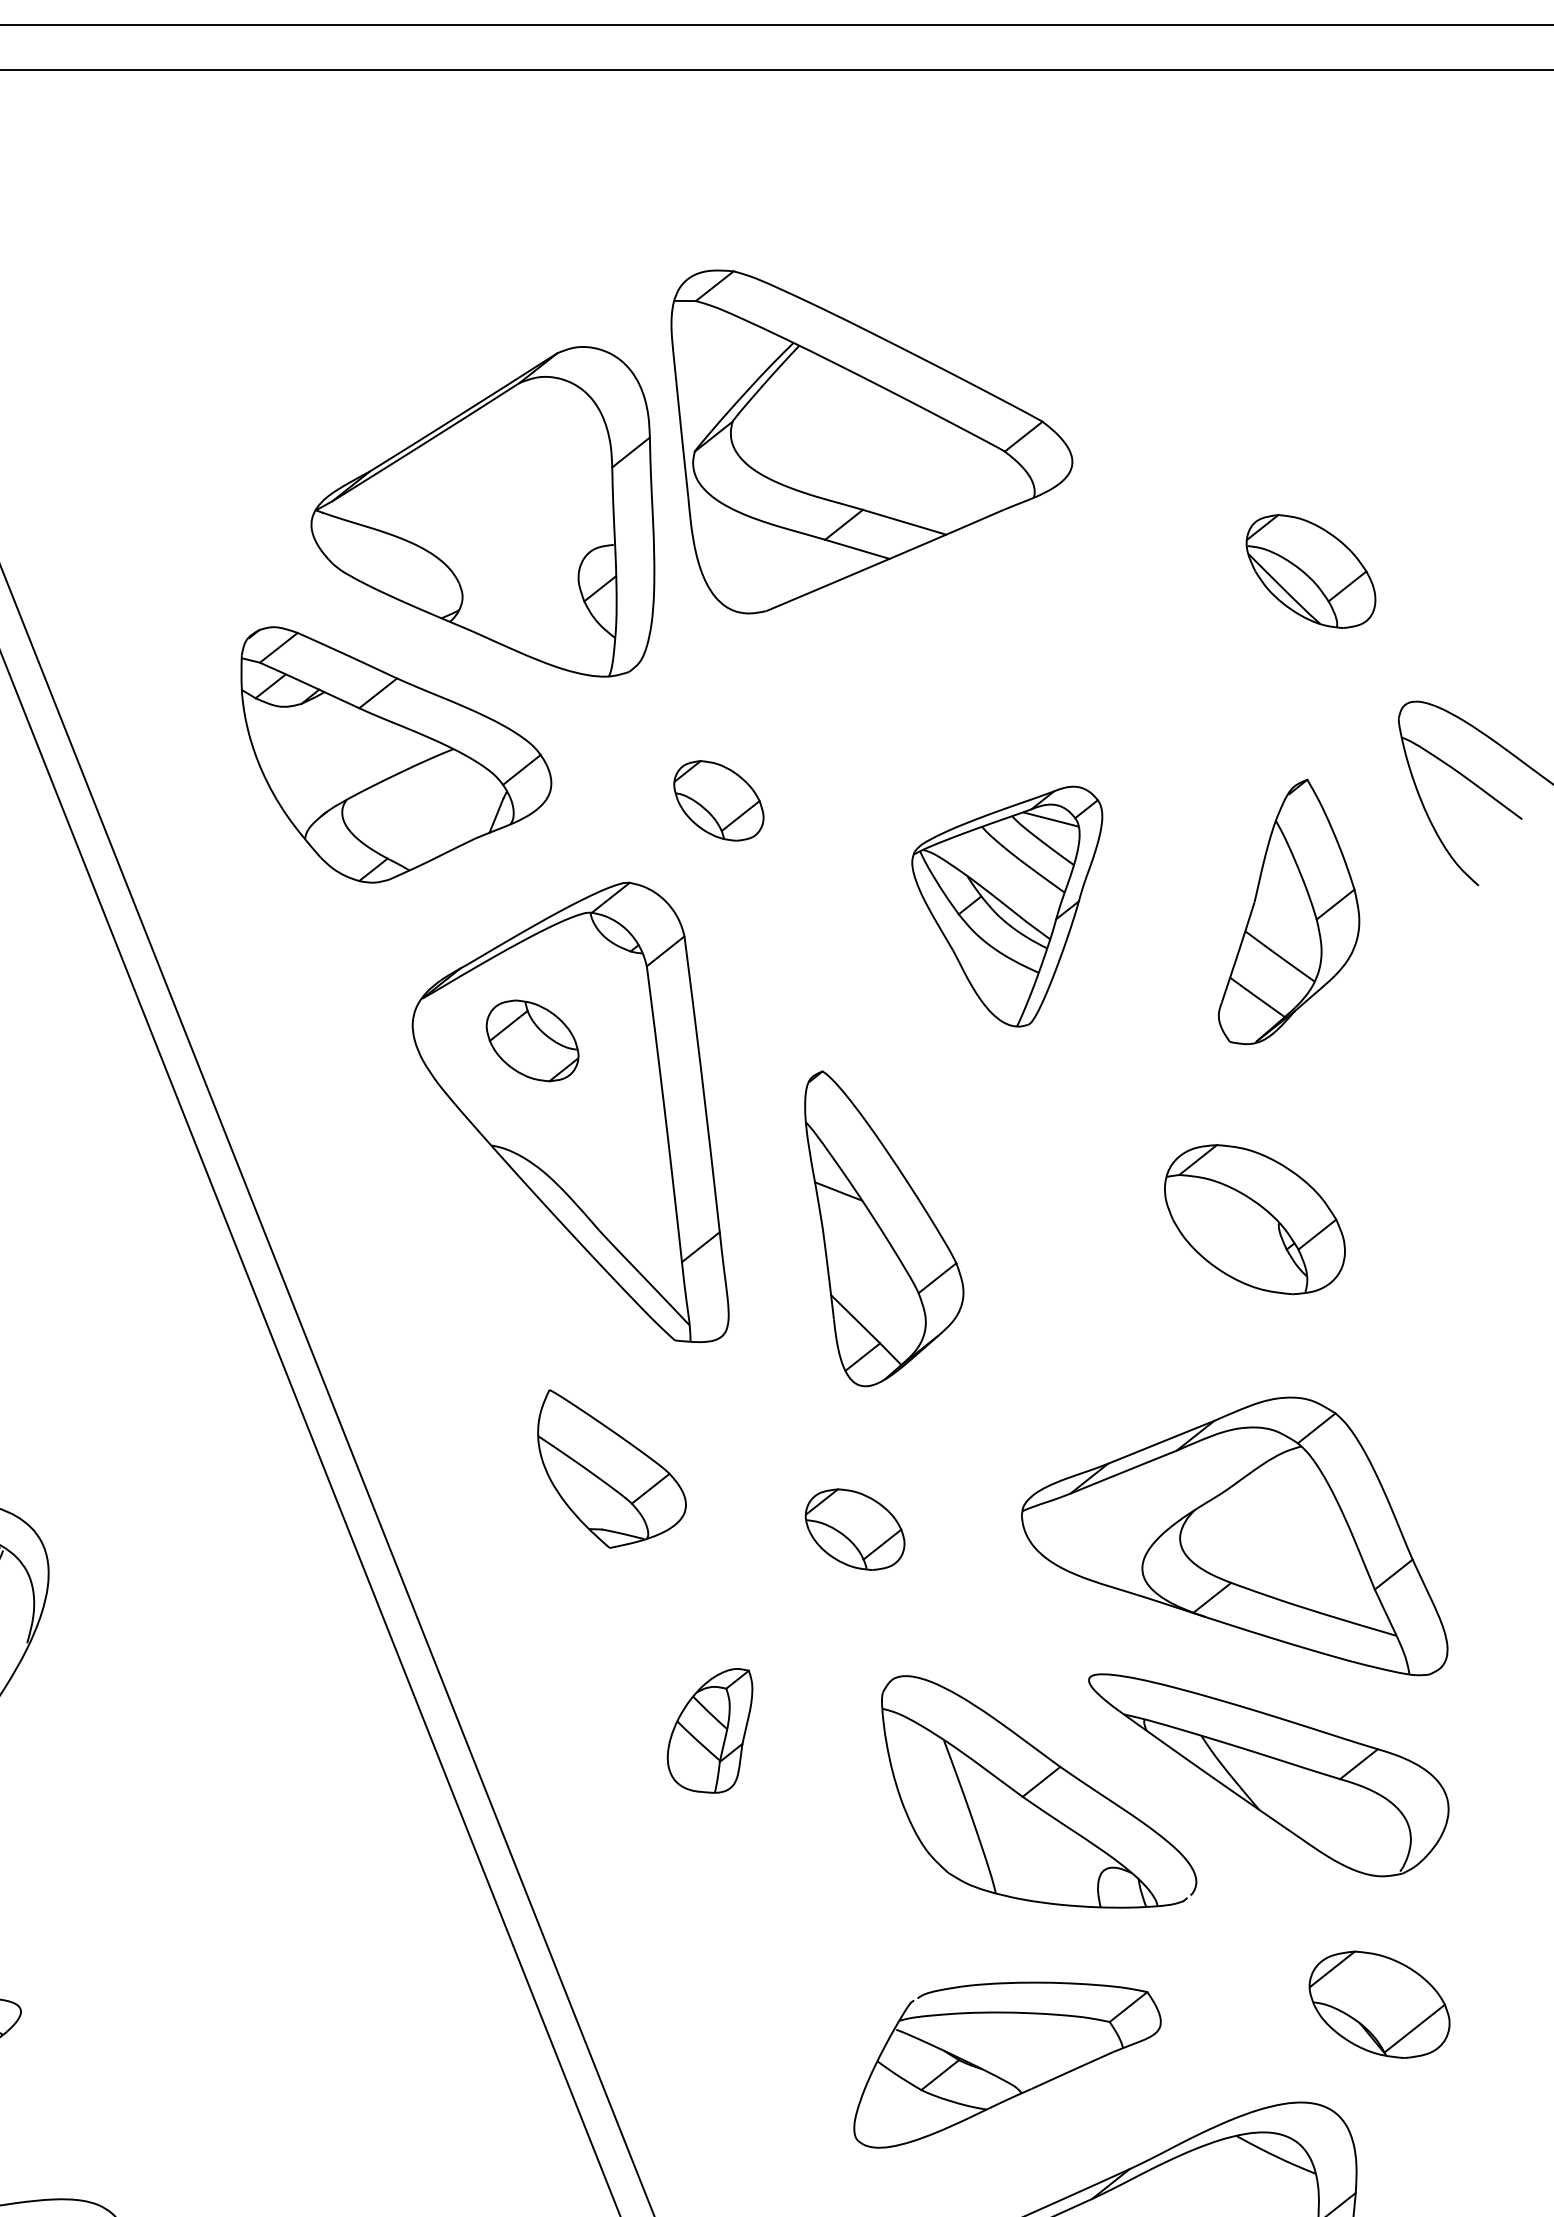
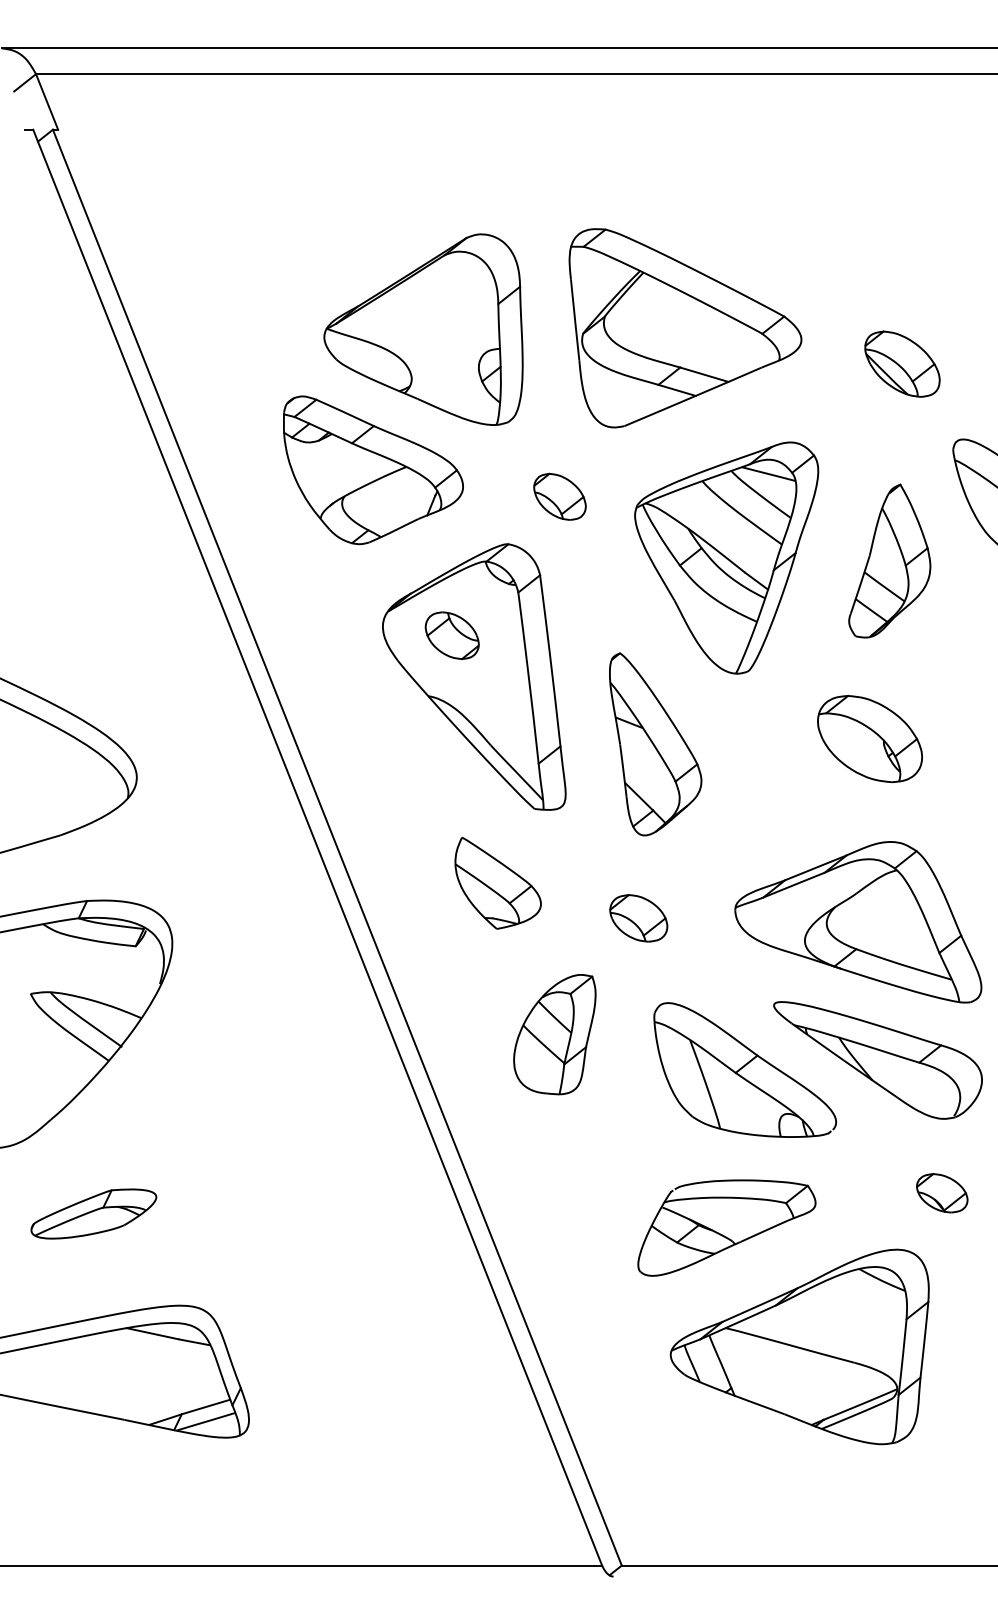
part: (871, 442) -> (685, 328), moved
part: (1006, 905) -> (726, 557), size x1.67
part: (709, 1730) -> (554, 1034), size x1.67
part: (1380, 2005) -> (942, 1193), size x0.62

